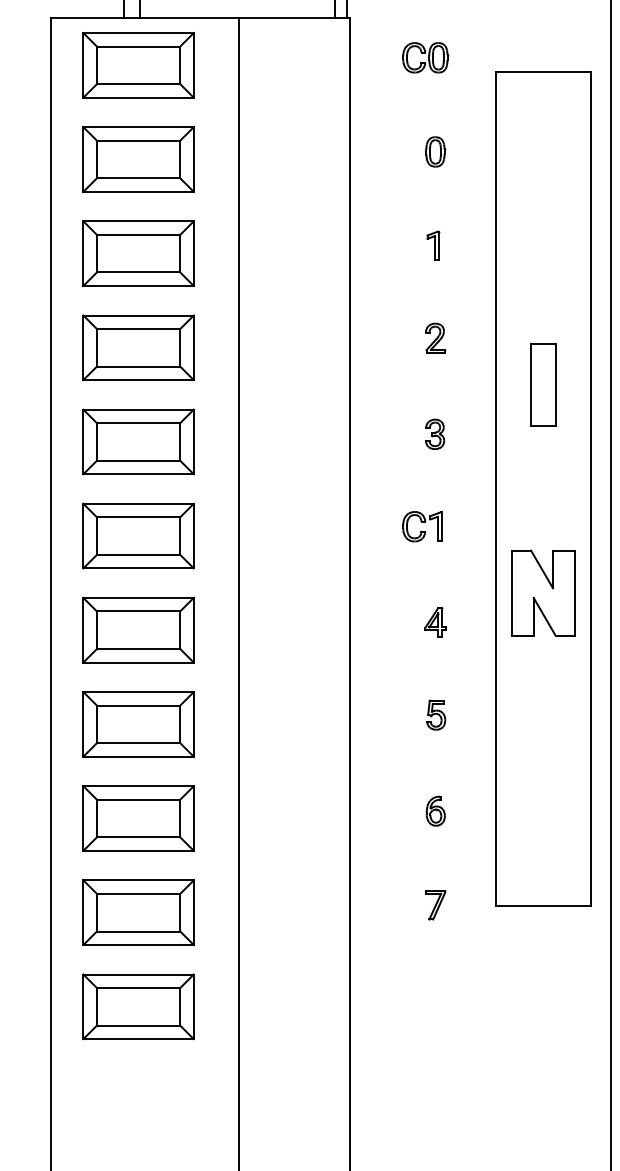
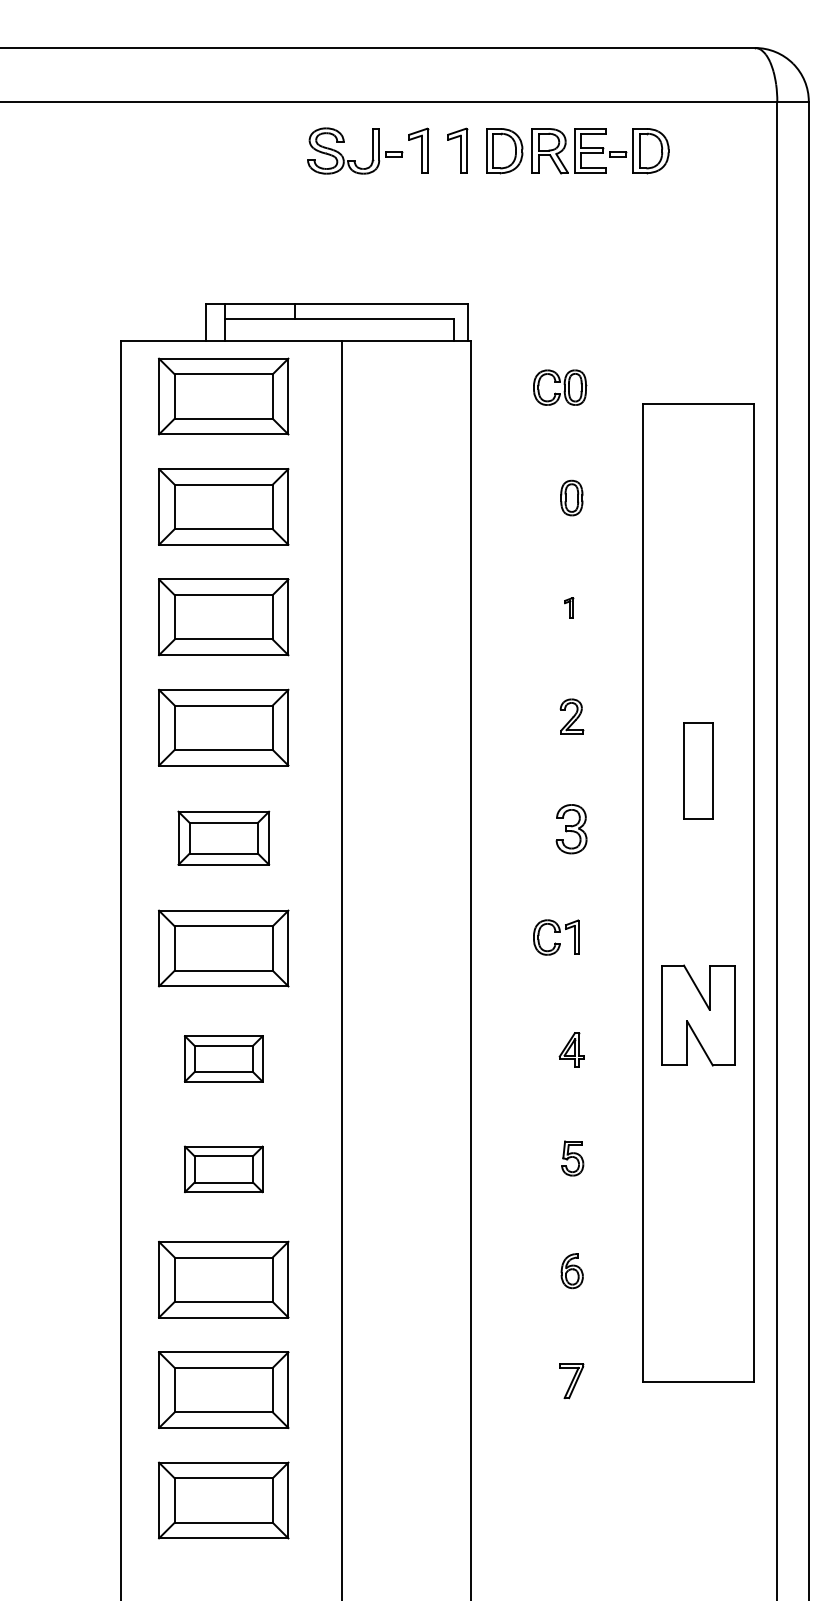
part: (432, 245) -> (568, 607), size x0.6
part: (434, 434) -> (570, 829), size x1.4
part: (138, 442) -> (223, 838), size x0.7
part: (138, 629) -> (223, 1058), size x0.6
part: (138, 724) -> (223, 1169), size x0.6

